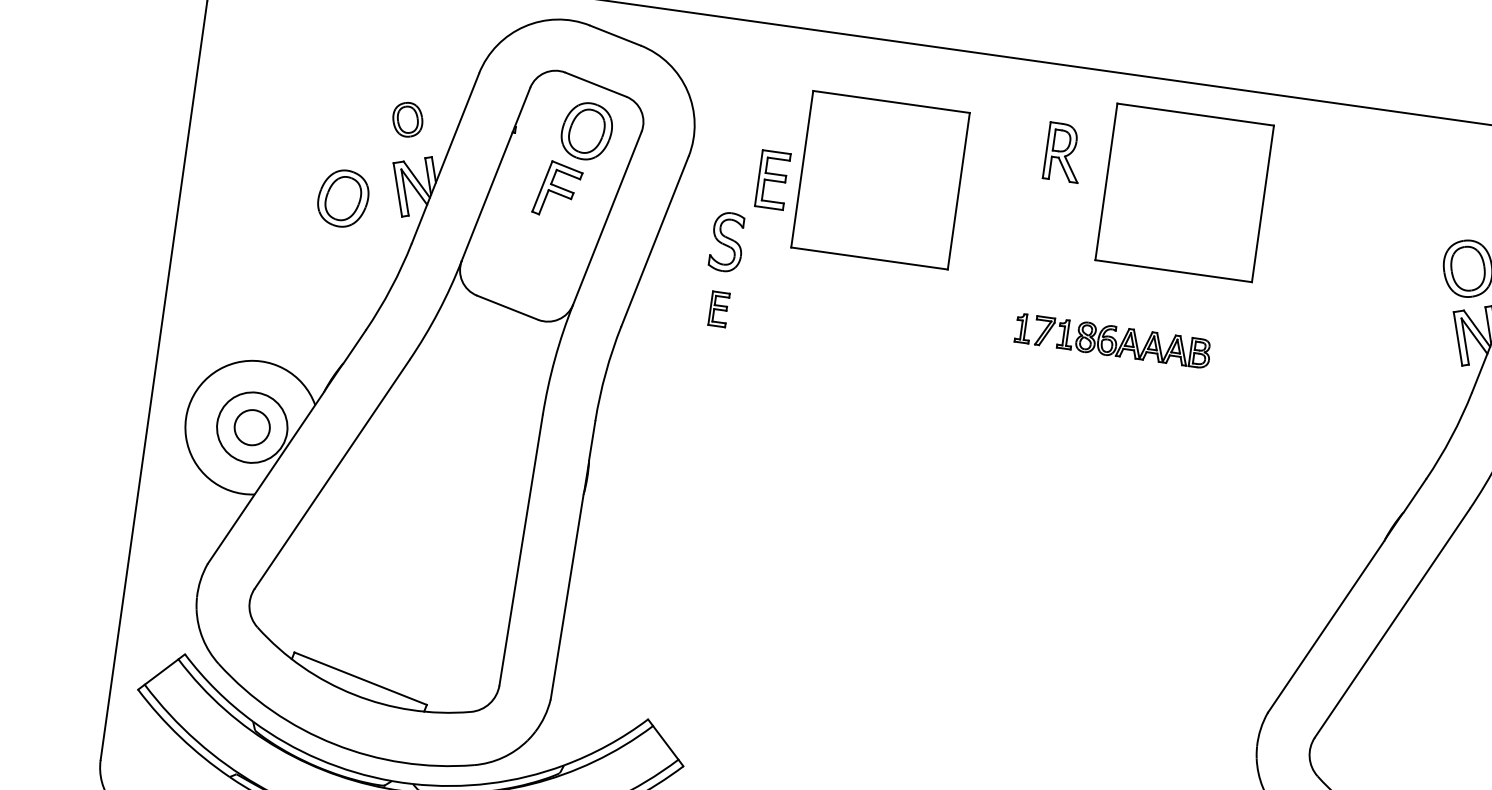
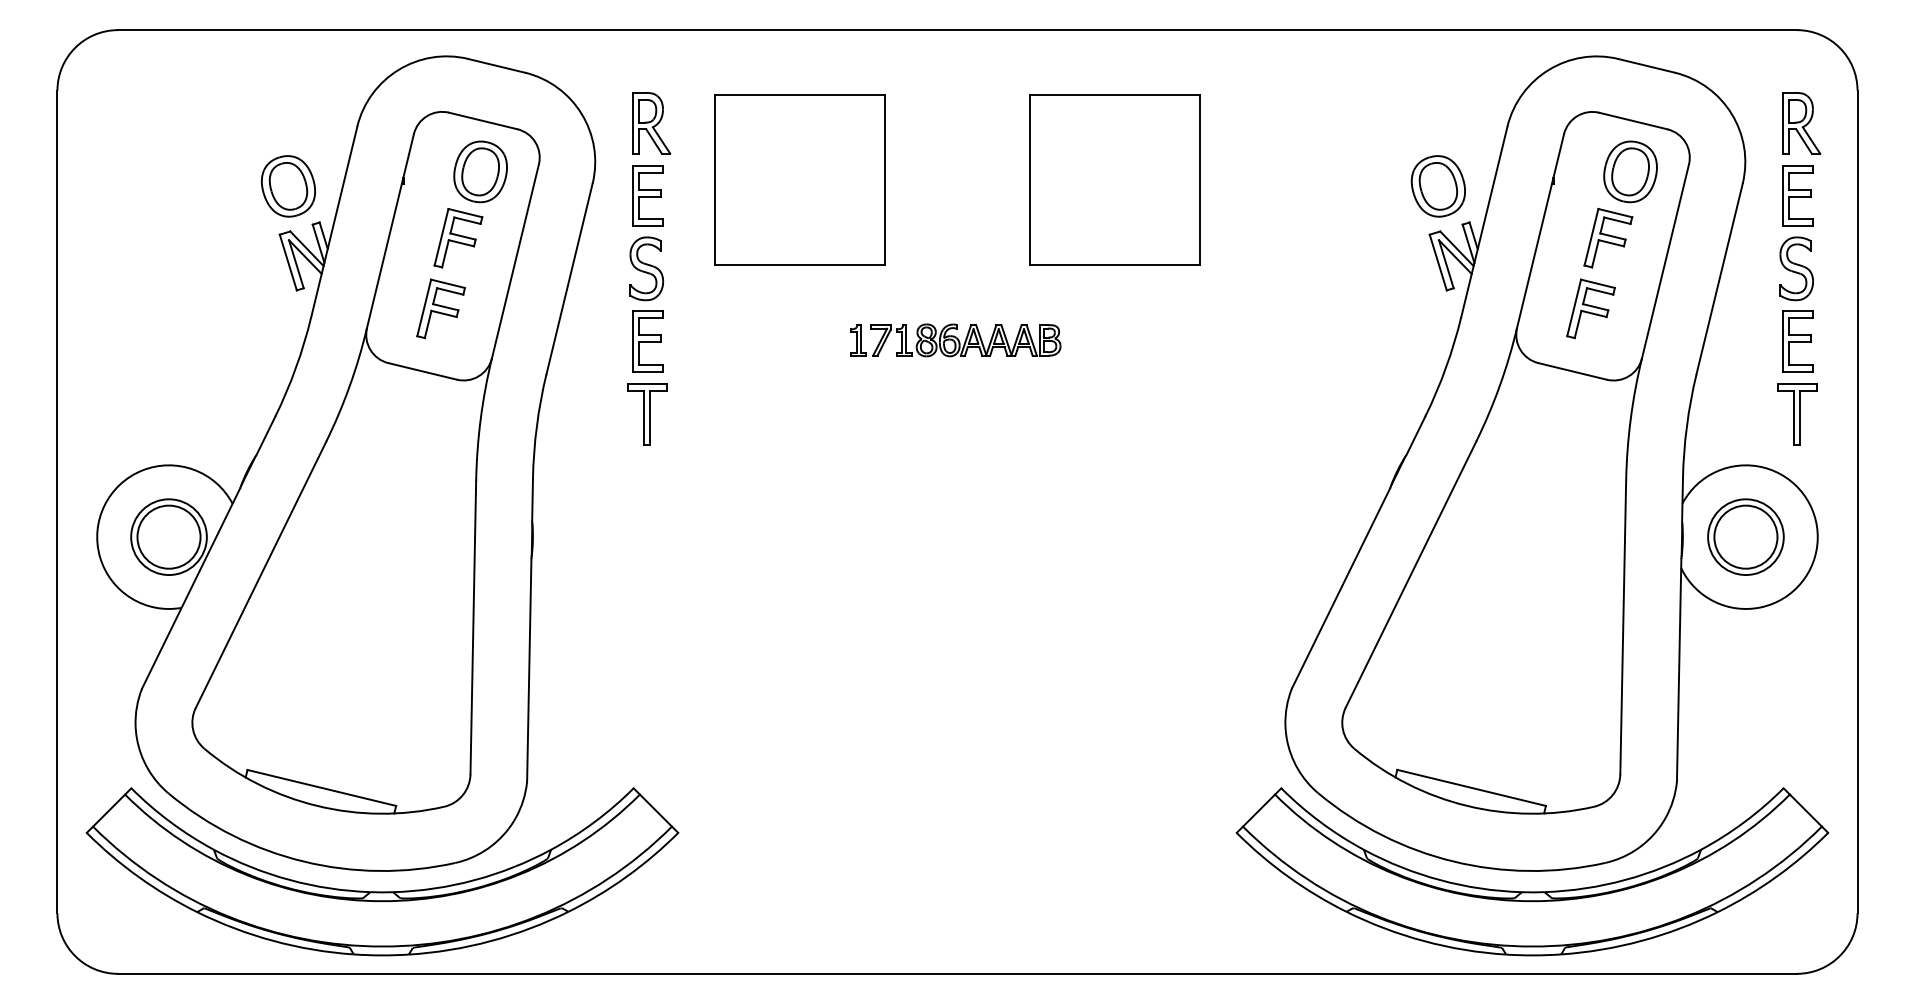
part: (407, 119) -> (288, 186), size x1.67
part: (1064, 152) -> (651, 123), moved
part: (772, 179) -> (647, 195), moved
part: (1184, 192) -> (1114, 179), moved
part: (343, 198) -> (231, 279), removed
part: (532, 252) -> (440, 308), added
part: (718, 309) -> (647, 341), size x1.67
part: (1112, 341) -> (955, 340), moved
part: (709, 376) -> (647, 414), added
circle: (251, 426) -> (168, 536), size x1.67

